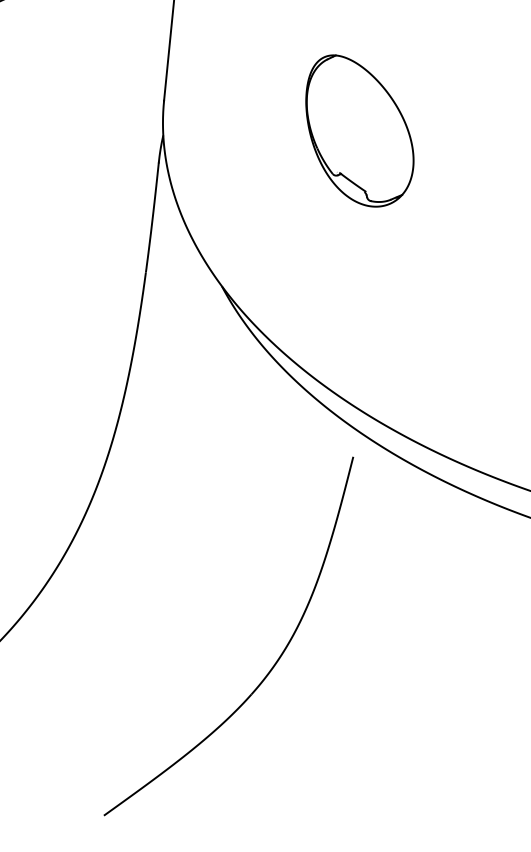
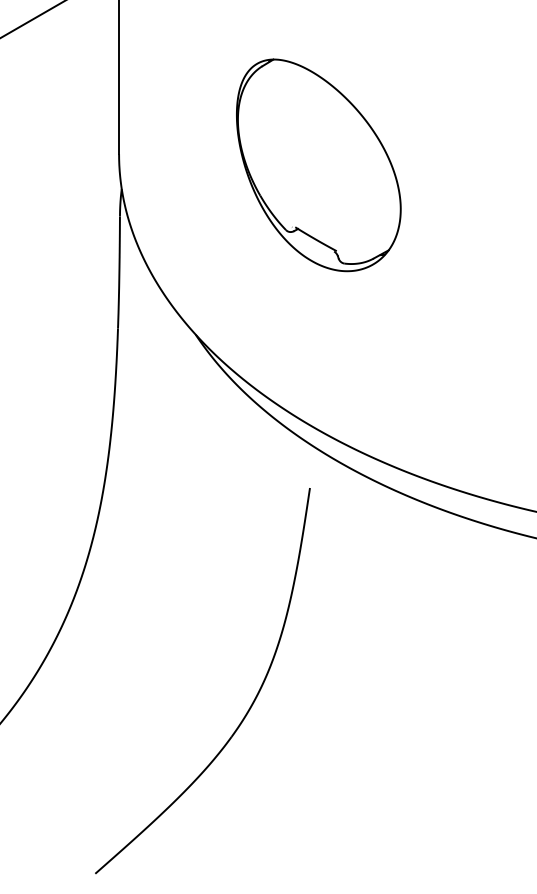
part: (359, 131) -> (318, 165), size x1.43
part: (269, 669) -> (247, 710), moved

